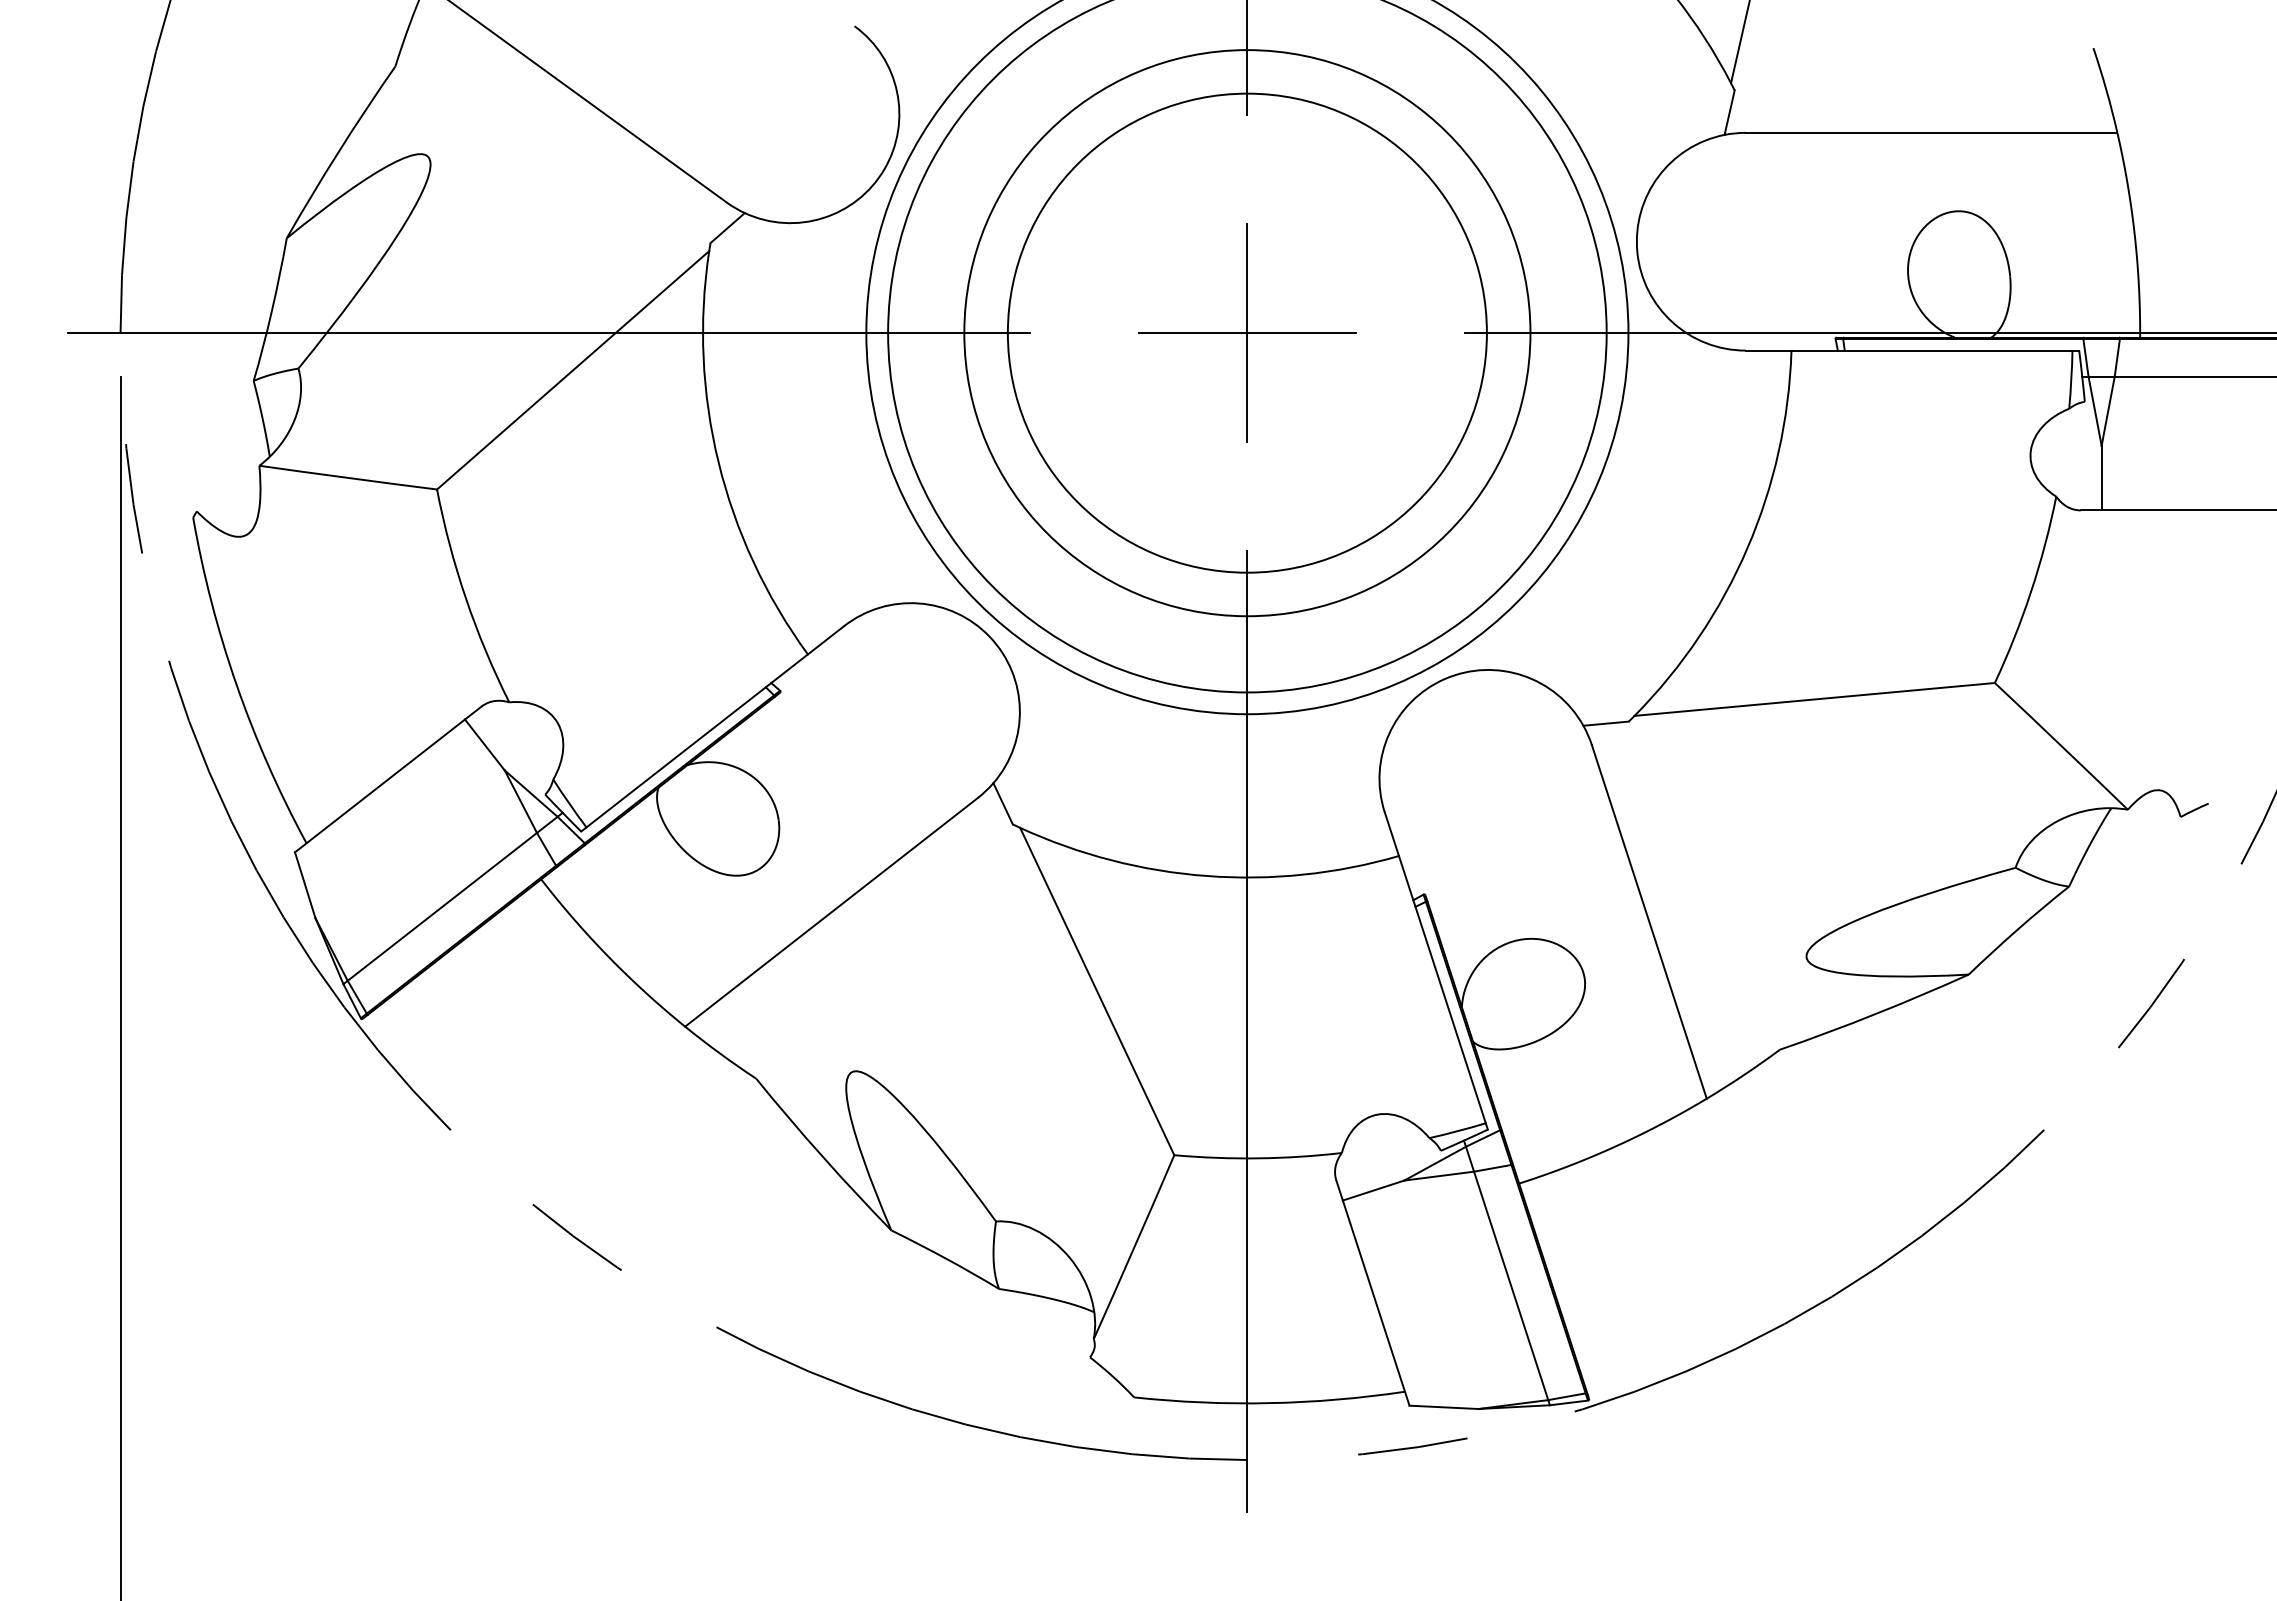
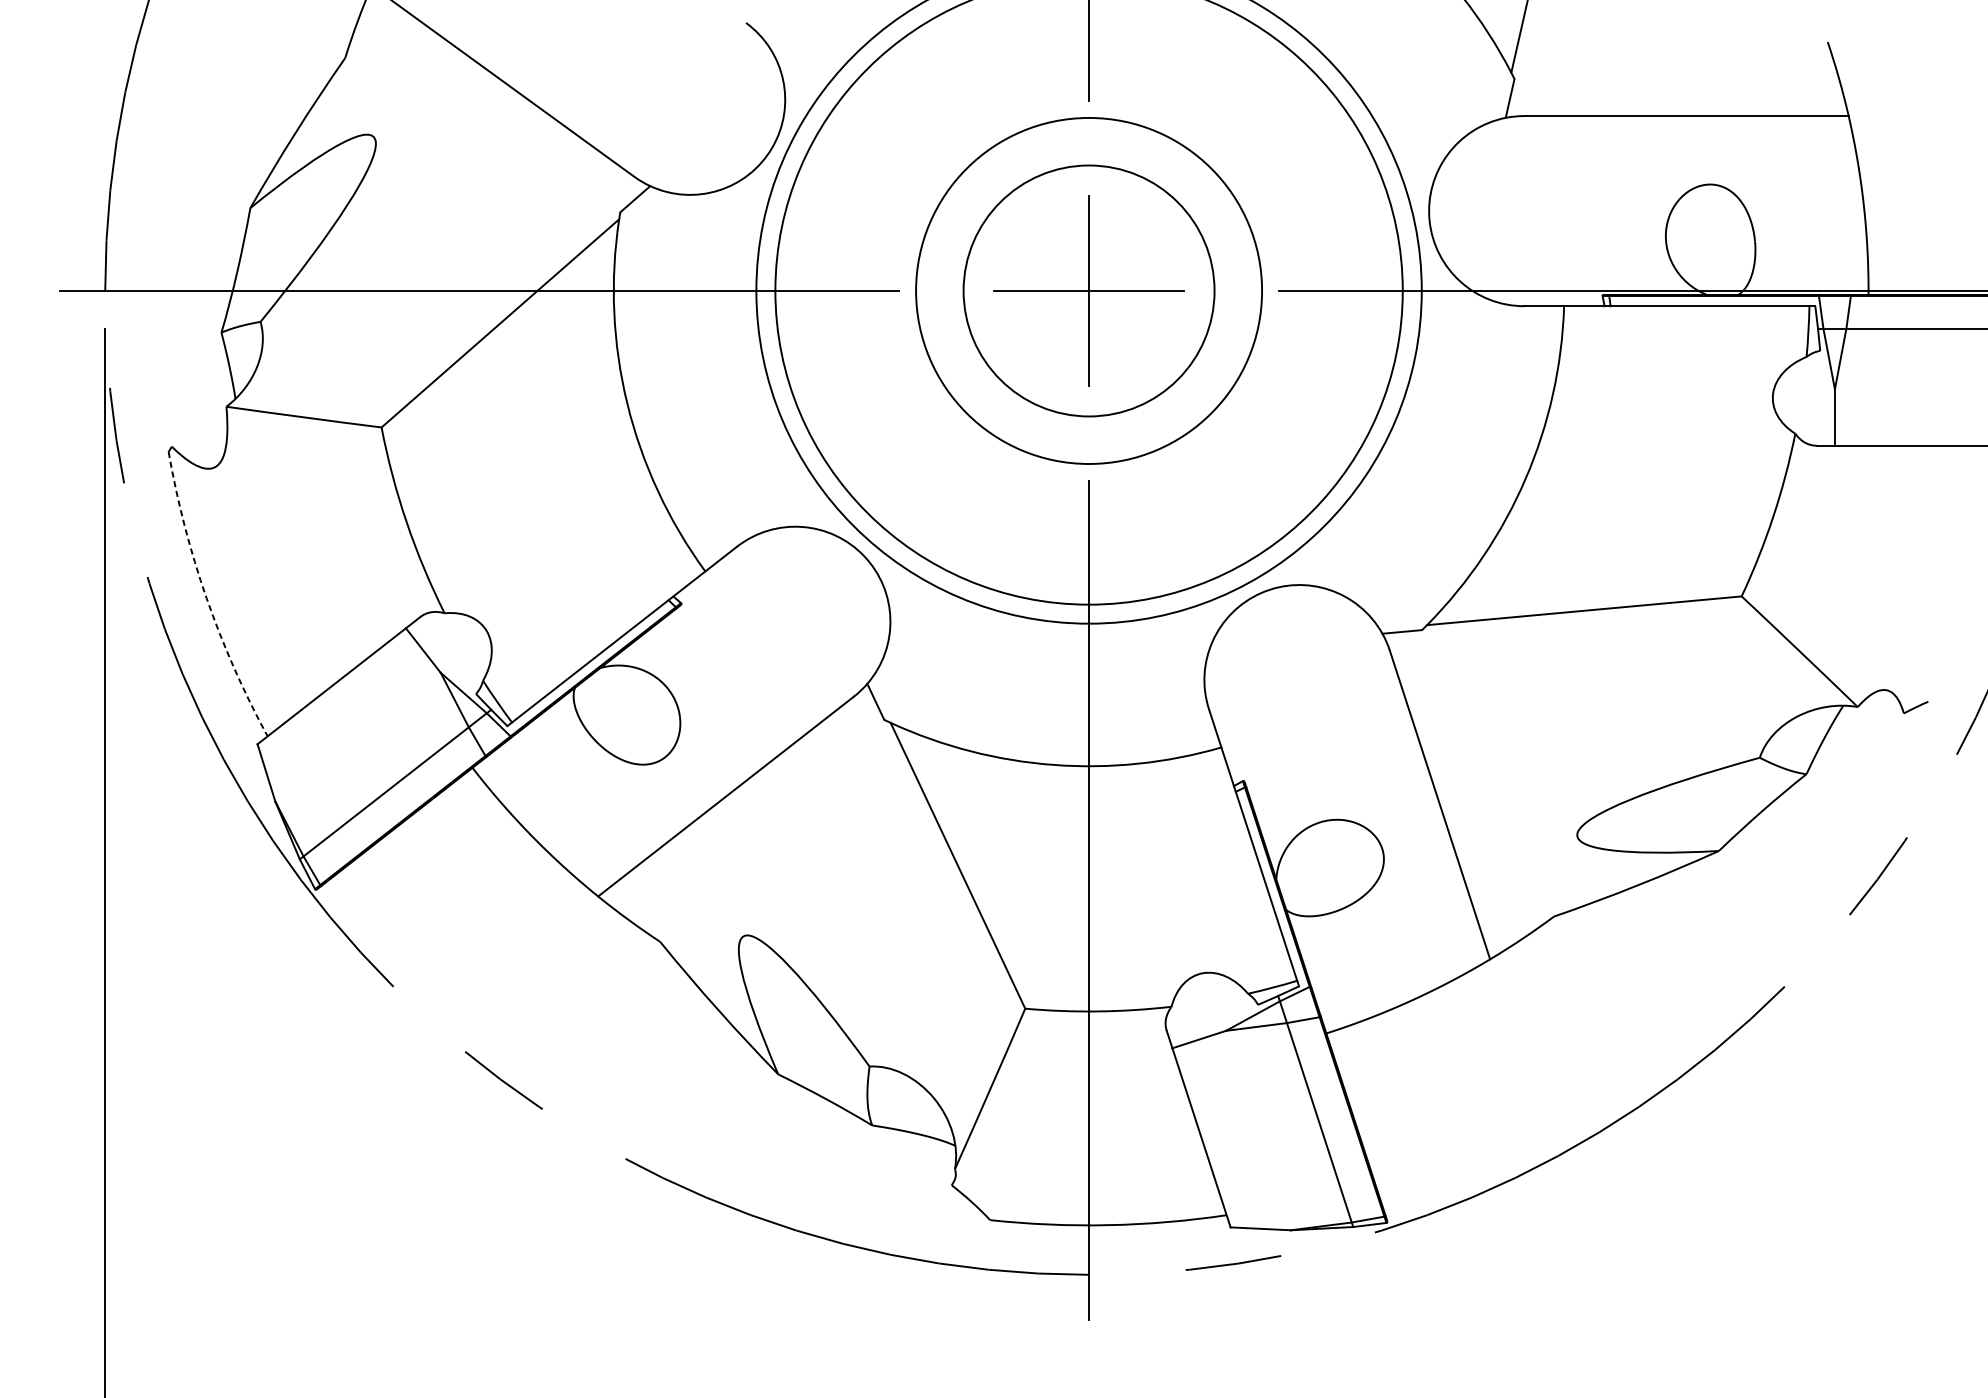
circle: (1246, 332) -> (1088, 290), size x0.6
circle: (1247, 333) -> (1089, 291), size x0.7
arc: (236, 685) -> (206, 598), solid -> dashed

